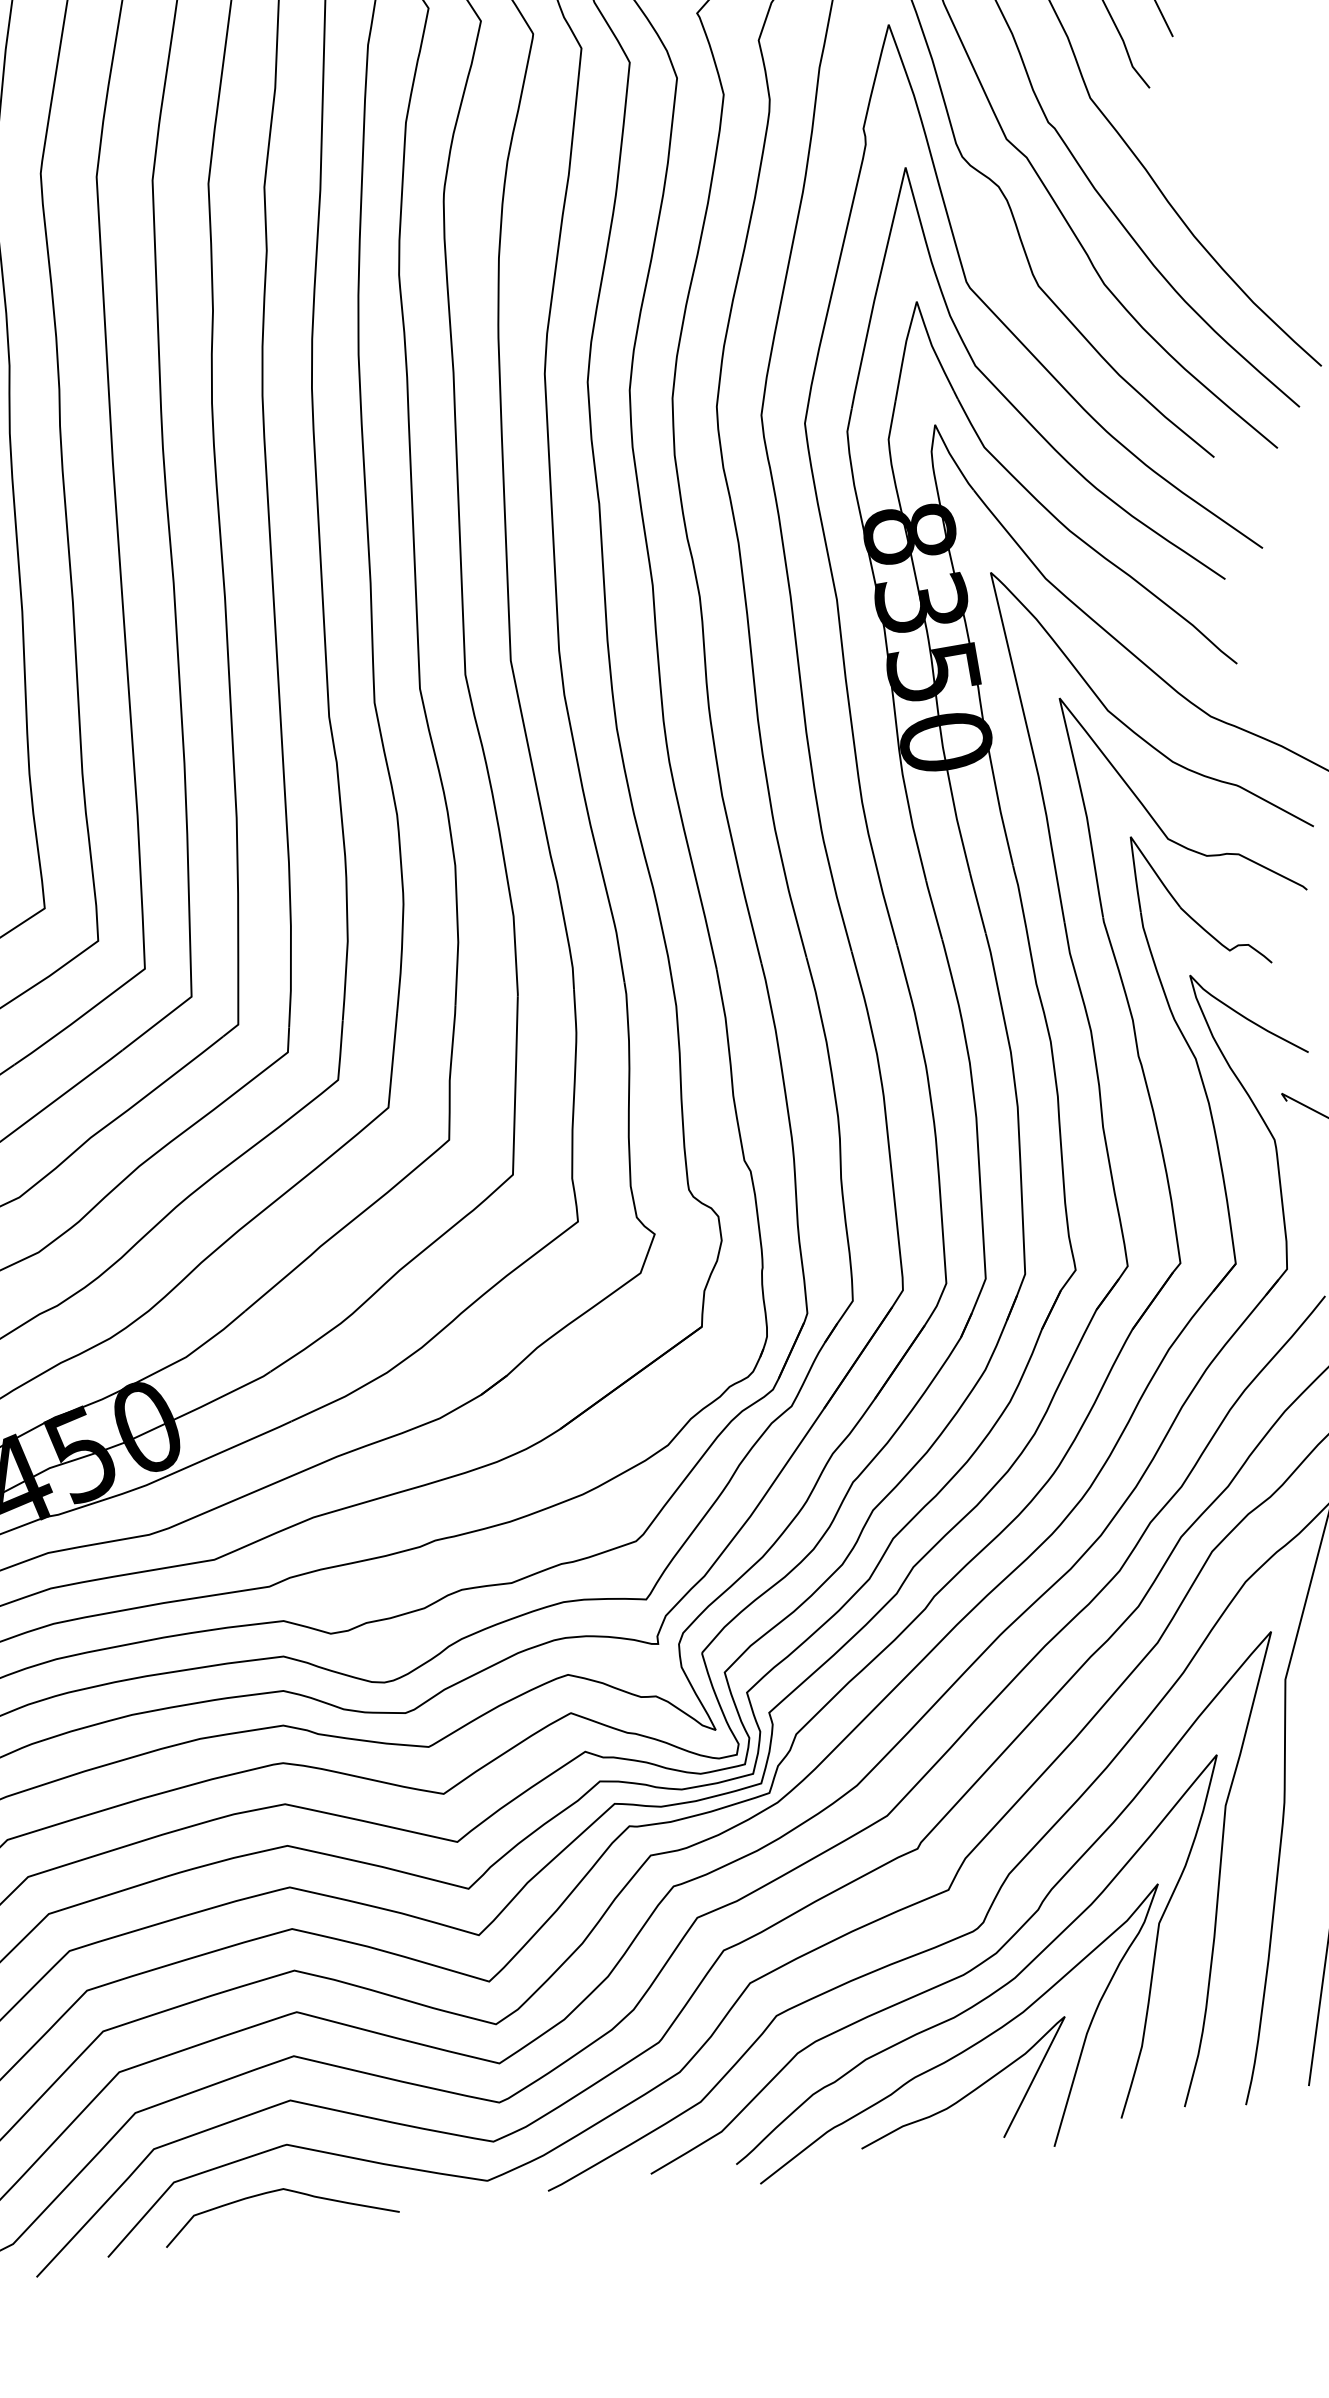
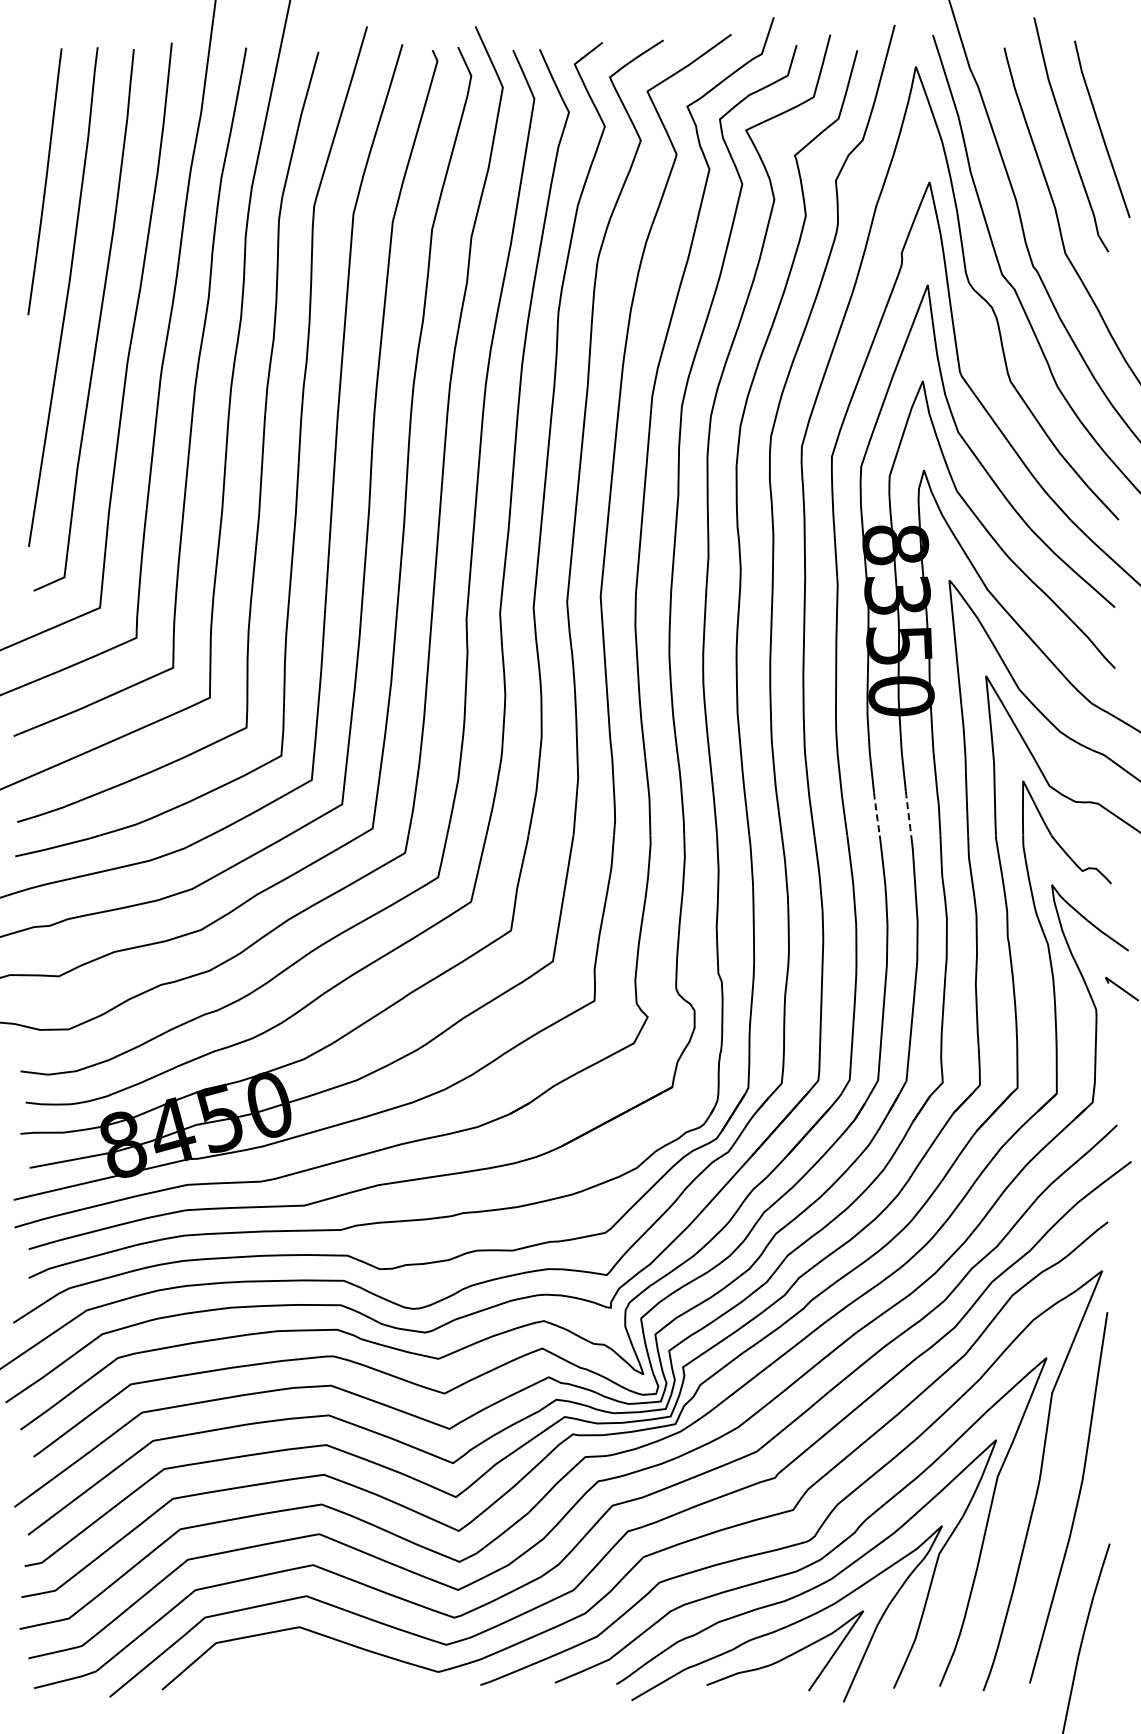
line: (977, 903) -> (908, 813), solid -> dashed
line: (933, 909) -> (876, 813), solid -> dashed
curve: (277, 2191) -> (288, 1659), removed

